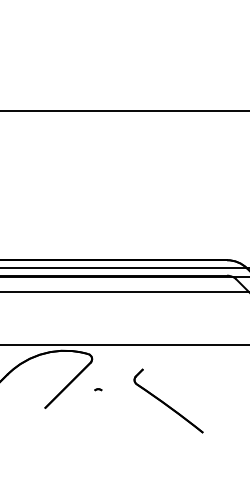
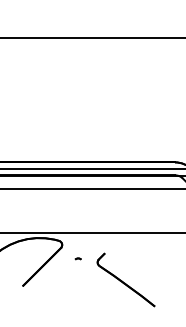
part: (98, 389) -> (78, 258), moved

